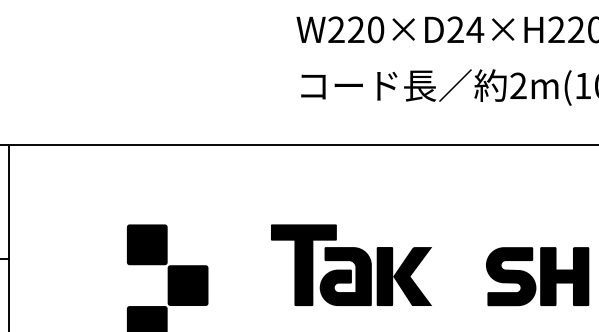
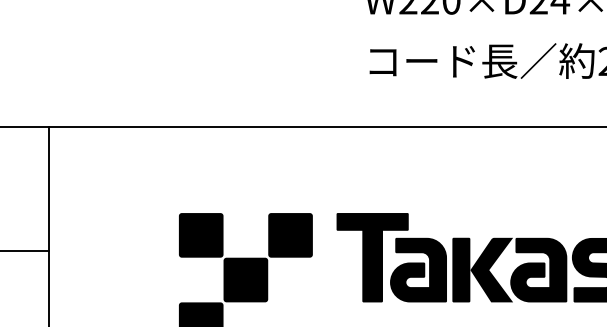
fill: (228, 244) -> (290, 235), added
fill: (455, 276) -> (538, 270), added

